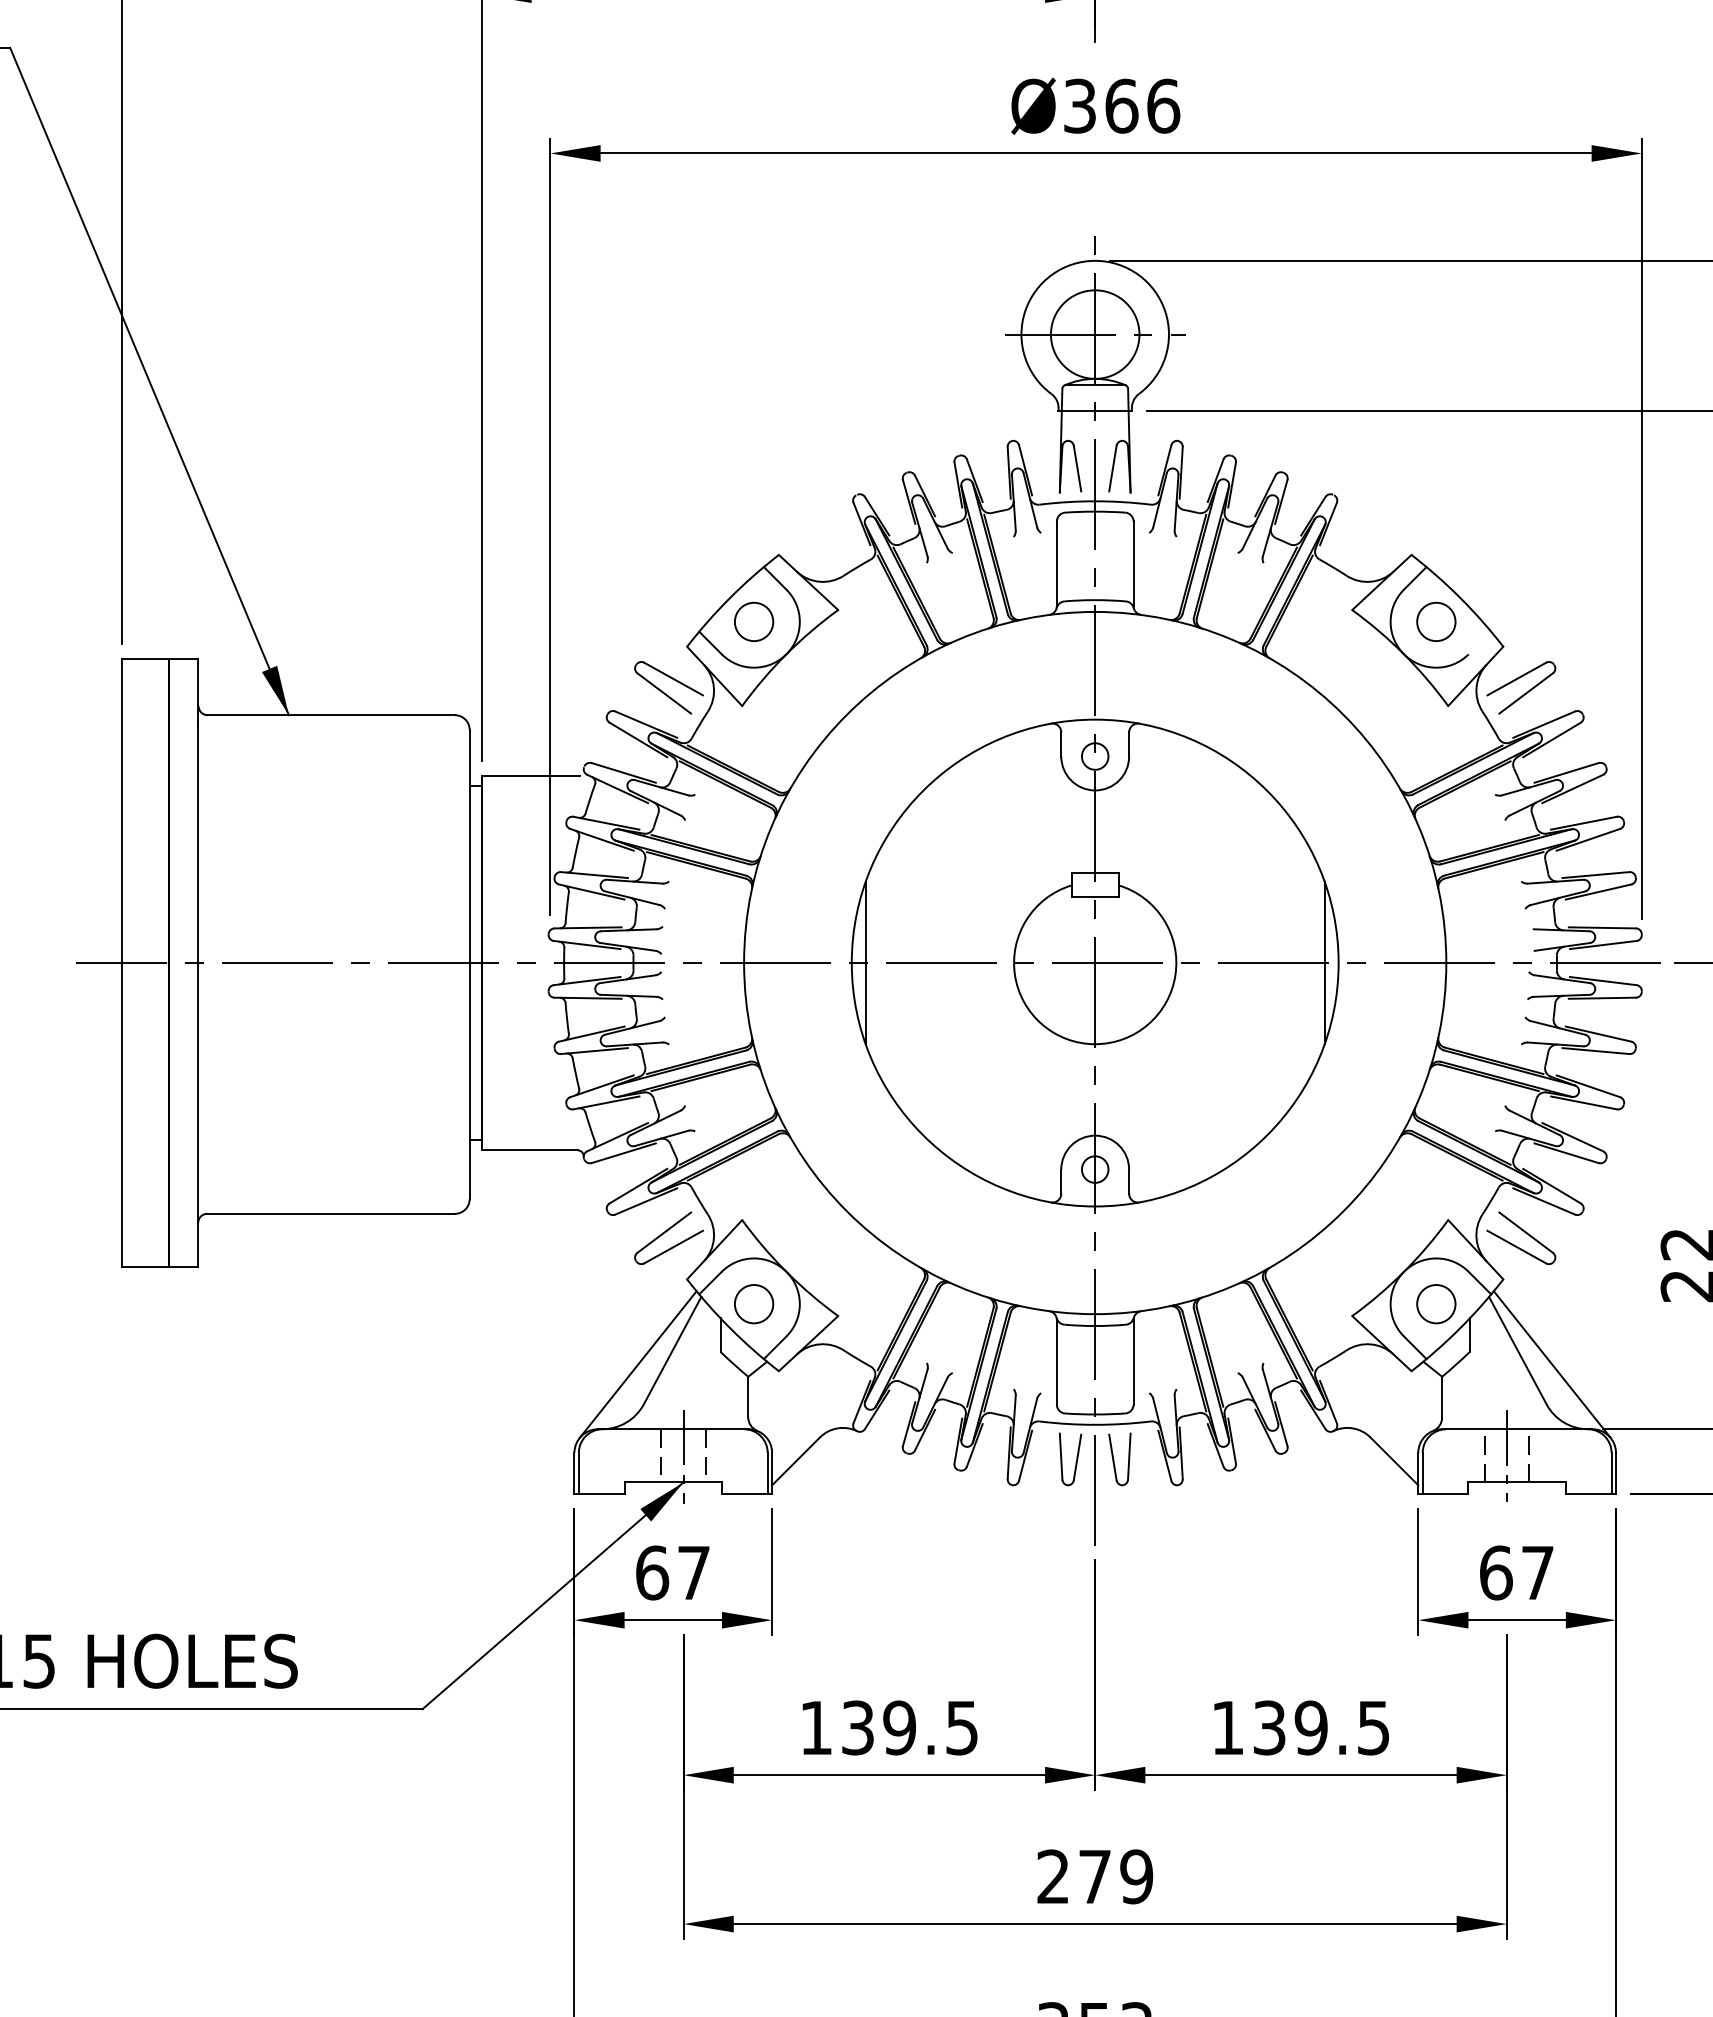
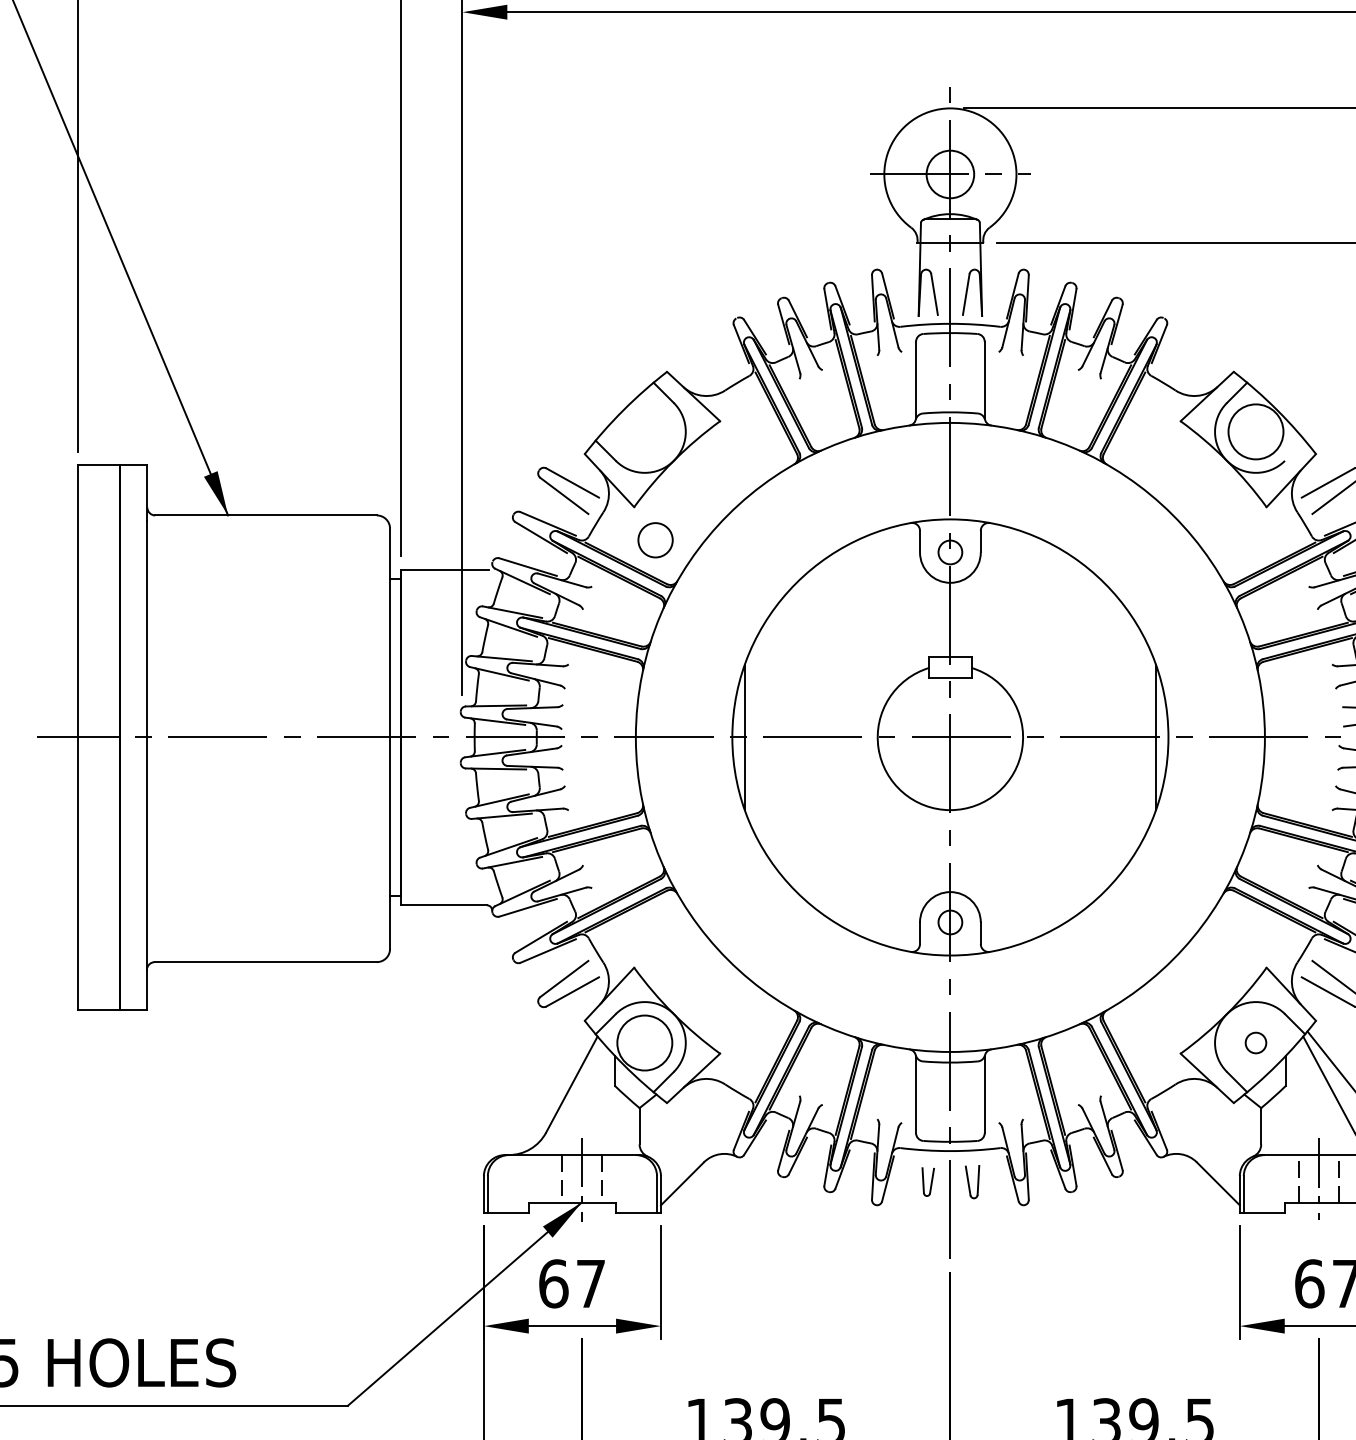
circle: (1094, 334) -> (949, 174), size x0.6
circle: (754, 621) -> (655, 539), moved
circle: (1436, 621) -> (1256, 431), size x1.6
circle: (753, 1304) -> (644, 1043), size x1.6
circle: (1436, 1304) -> (1256, 1043), size x0.6
line: (637, 1364) -> (540, 1097), removed
part: (1070, 1459) -> (928, 1182), size x0.6
part: (1119, 1459) -> (972, 1182), size x0.7

